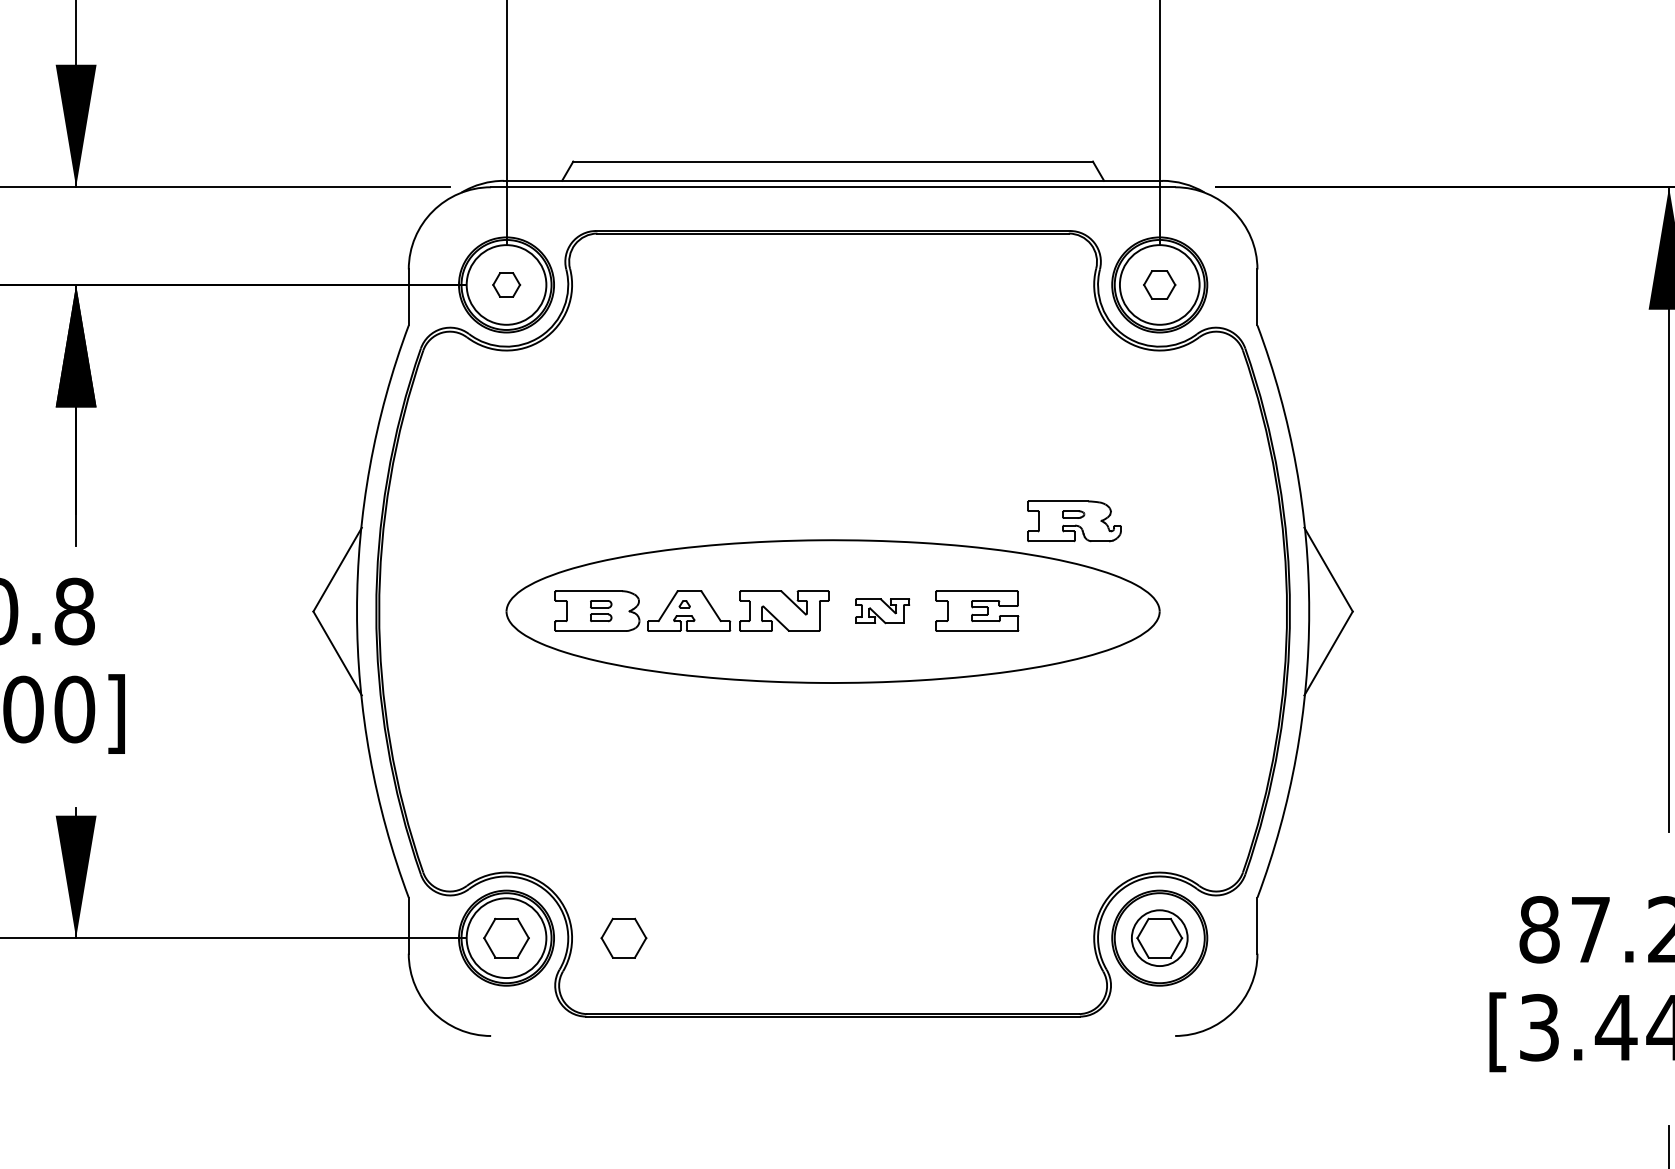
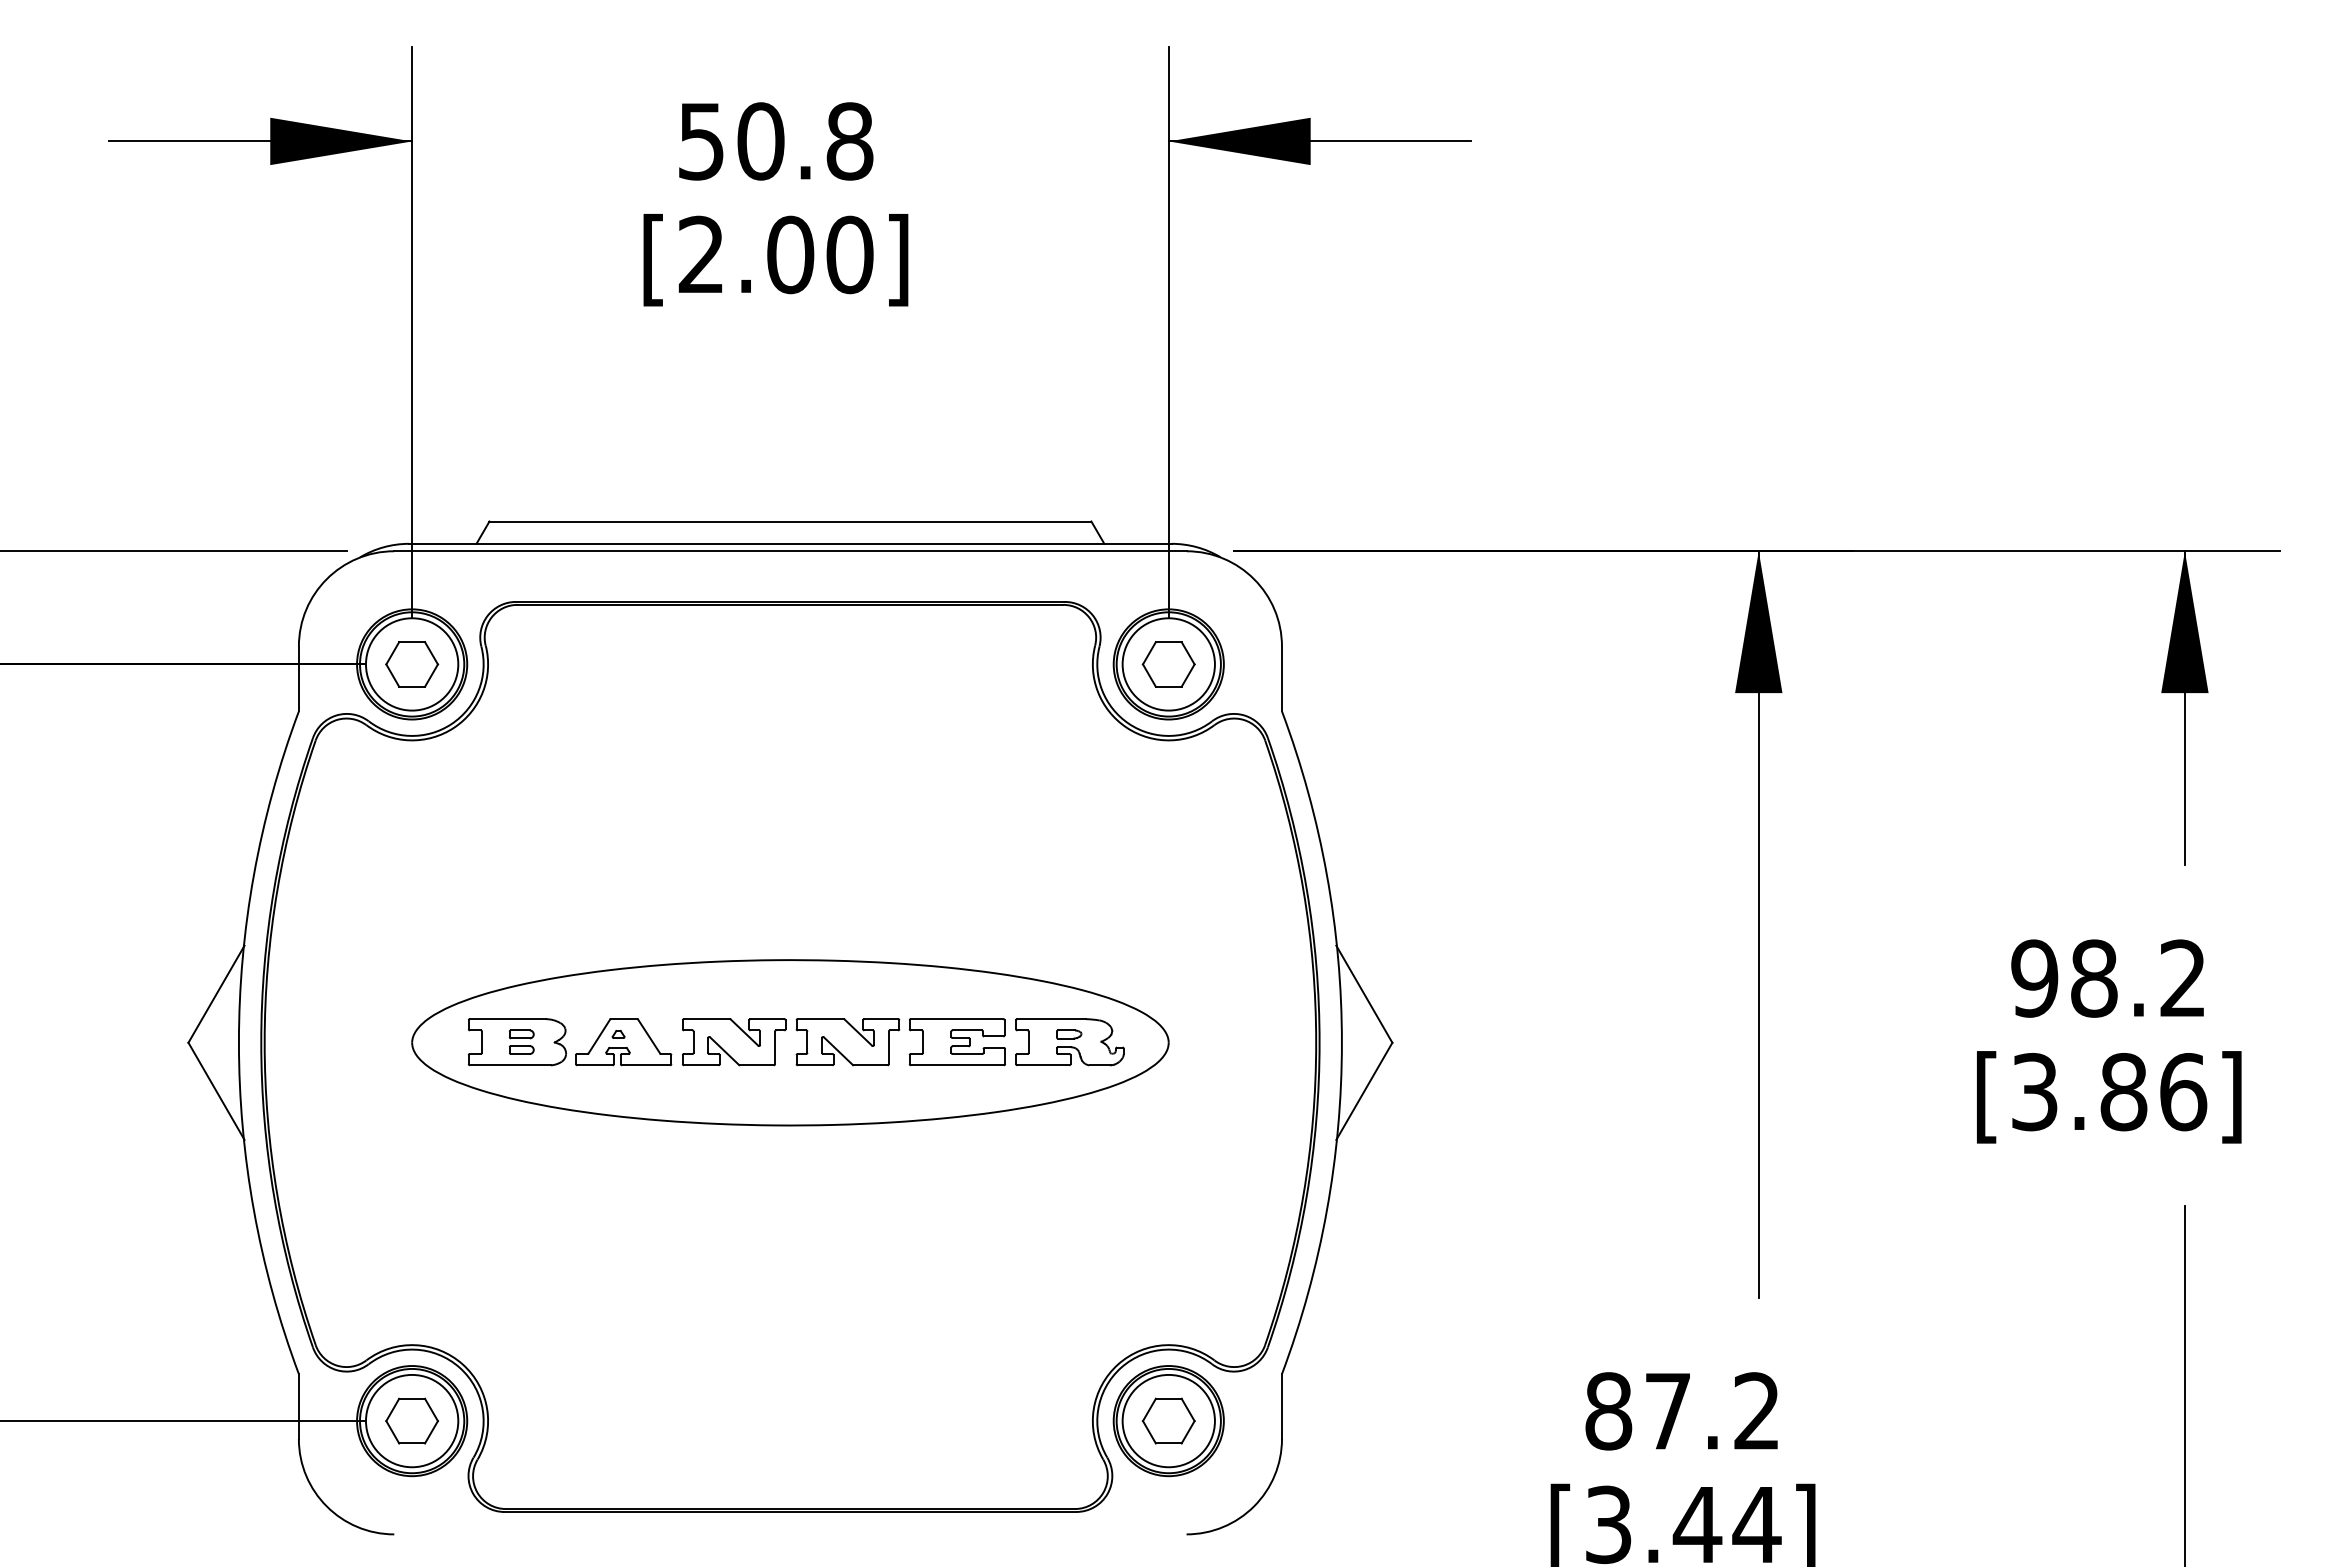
part: (506, 285) -> (412, 664), size x1.67
part: (1159, 285) -> (1168, 664), size x1.43
part: (1074, 521) -> (1069, 1042), moved
part: (882, 611) -> (847, 1042), size x1.67
part: (623, 937) -> (547, 1420), removed
circle: (1159, 937) -> (1168, 1420), size x1.43

